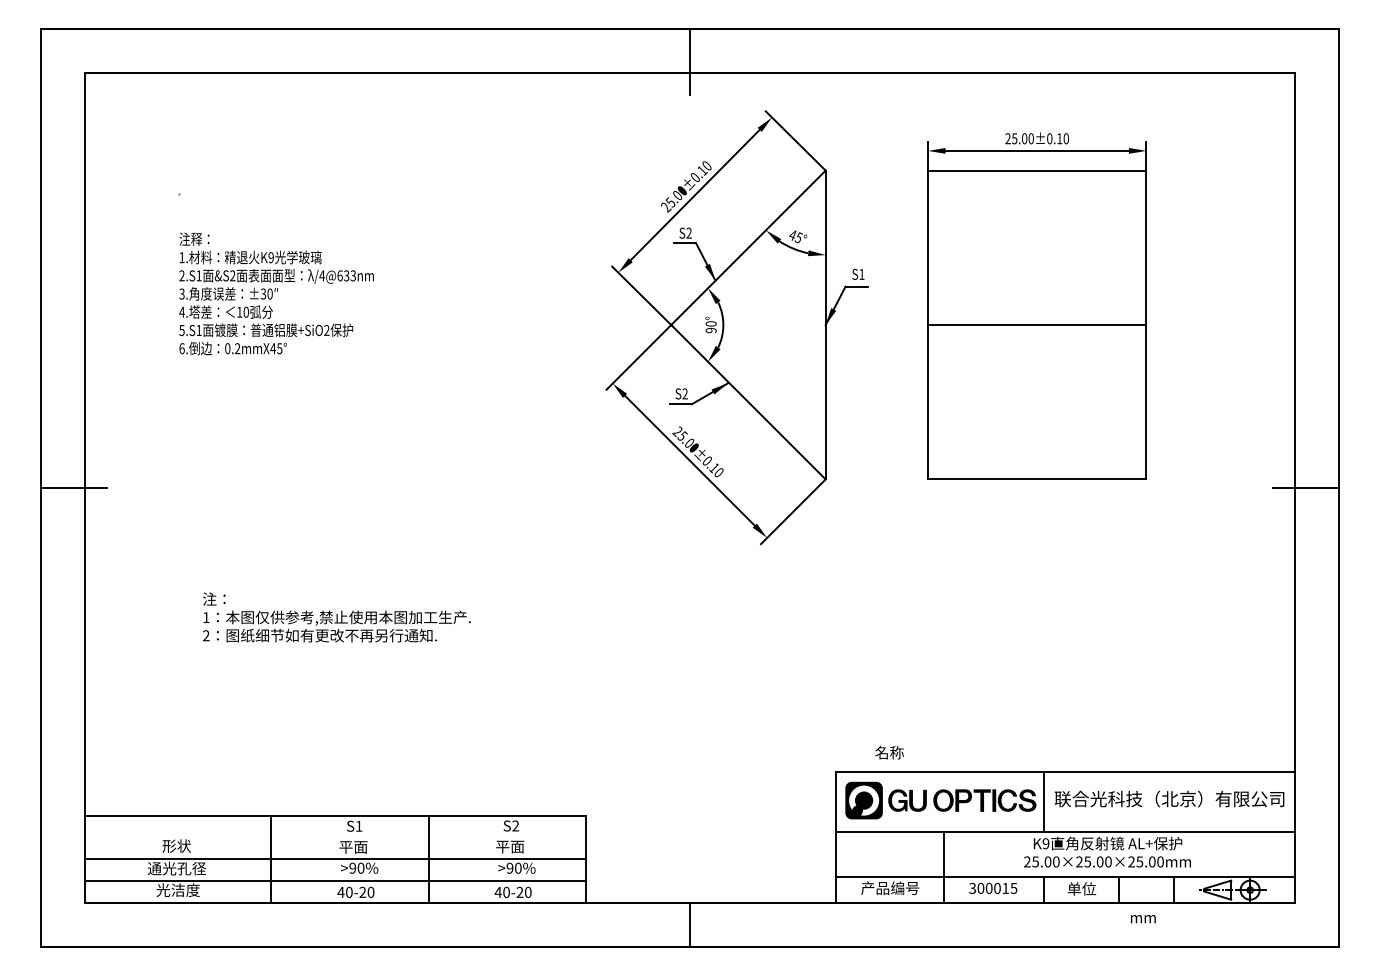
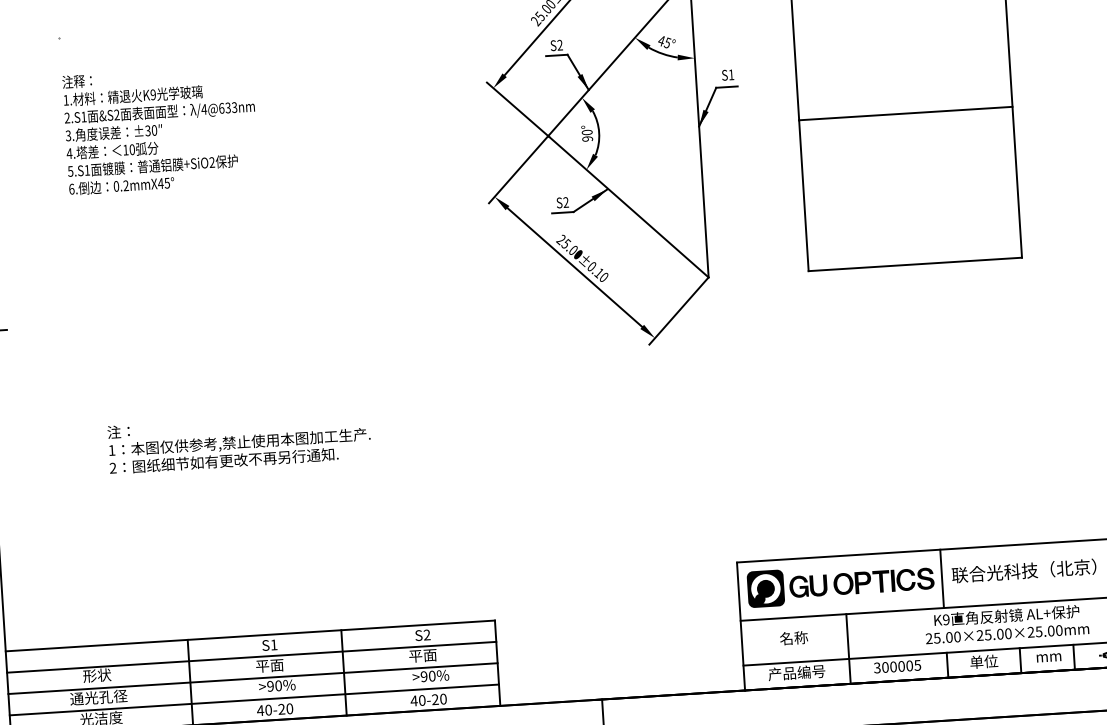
text: (889, 752) -> (793, 637), moved
line: (335, 837) -> (251, 657), added
text: (1005, 887) -> (909, 665), 300015 -> 300005
text: (1143, 919) -> (1049, 658), moved

